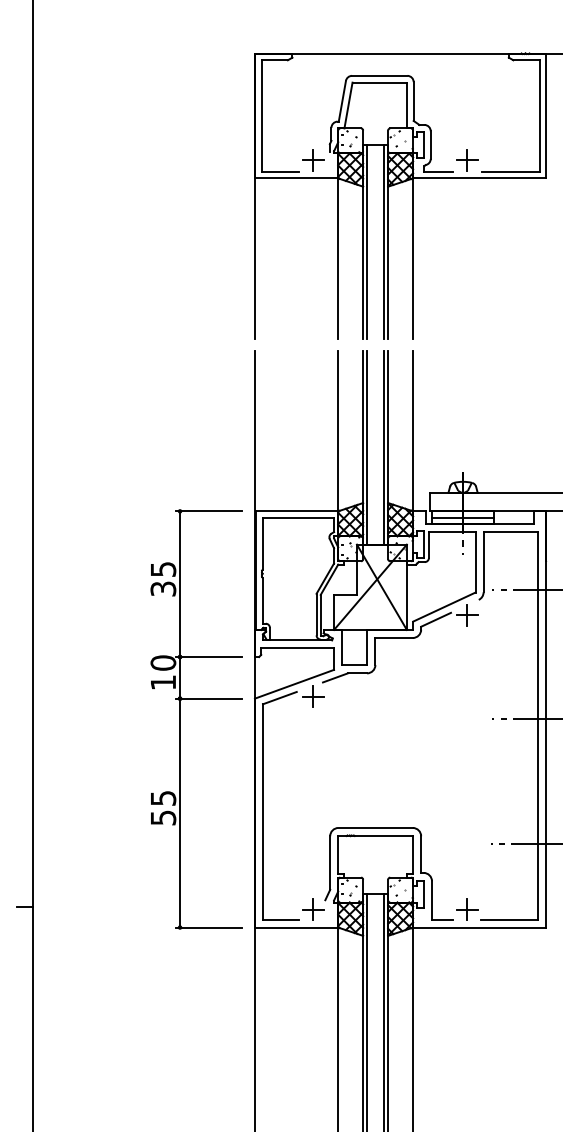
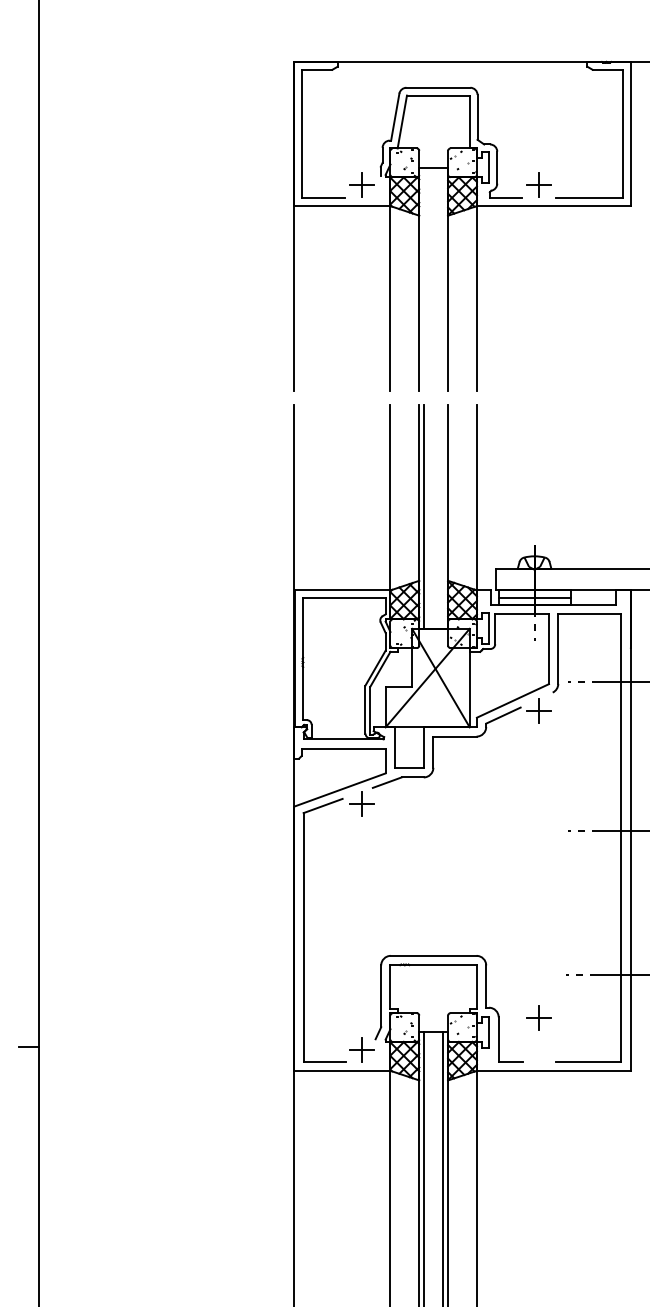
line: (367, 241) -> (424, 279), removed
line: (384, 241) -> (443, 279), removed
line: (384, 447) -> (443, 516), removed
part: (180, 719) -> (208, 830), removed
part: (466, 909) -> (538, 1017), moved

